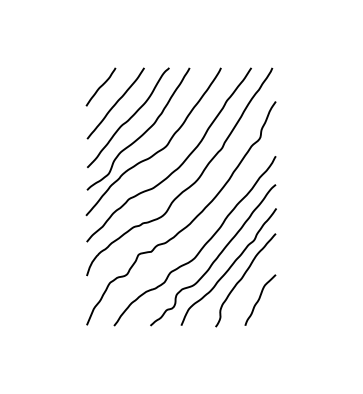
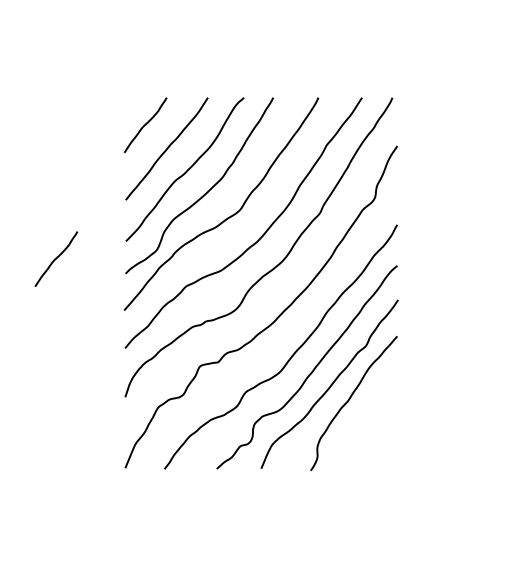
curve: (38, 179) -> (55, 258), added
curve: (260, 298) -> (375, 429), removed

